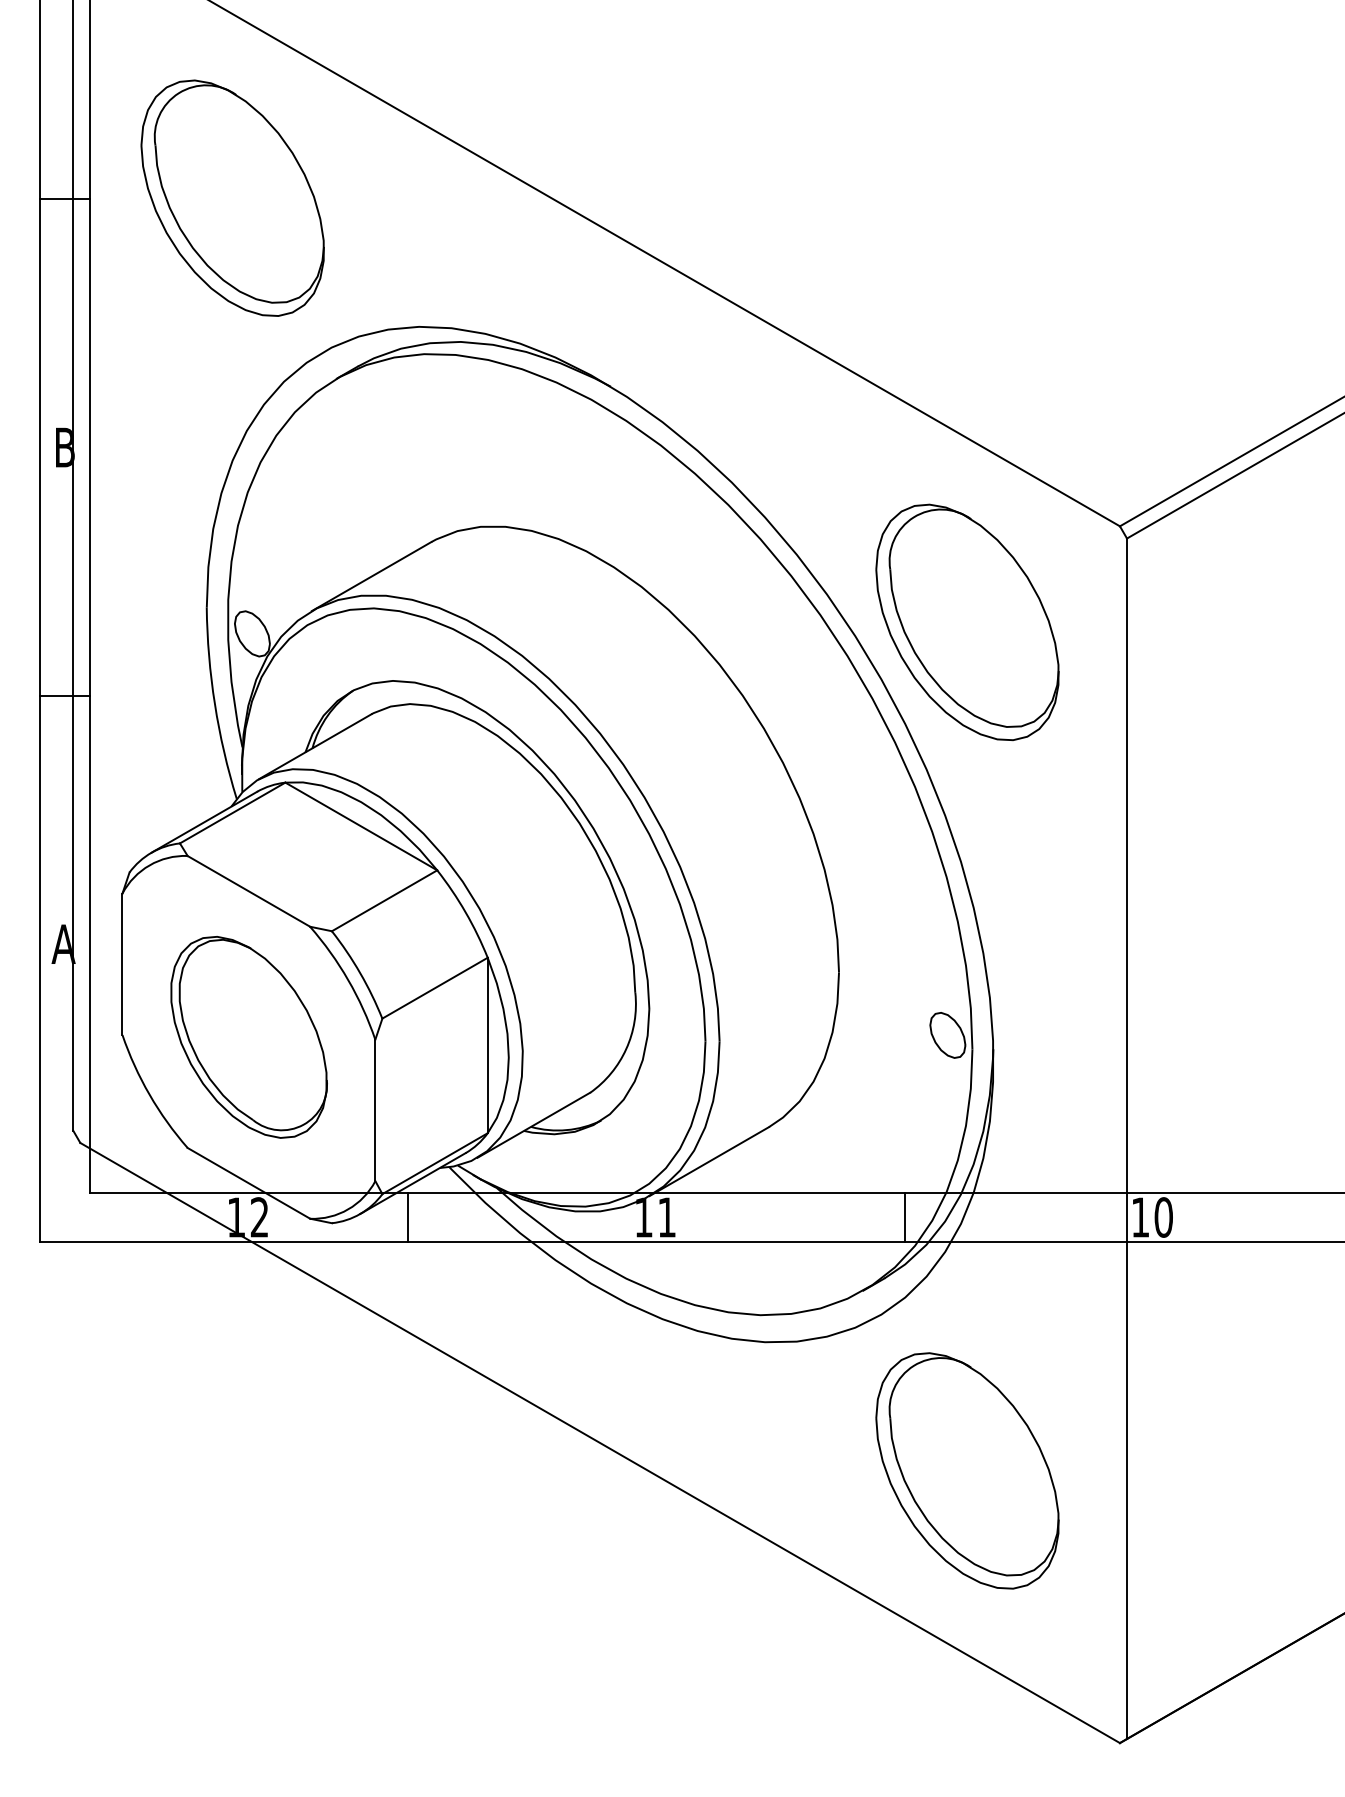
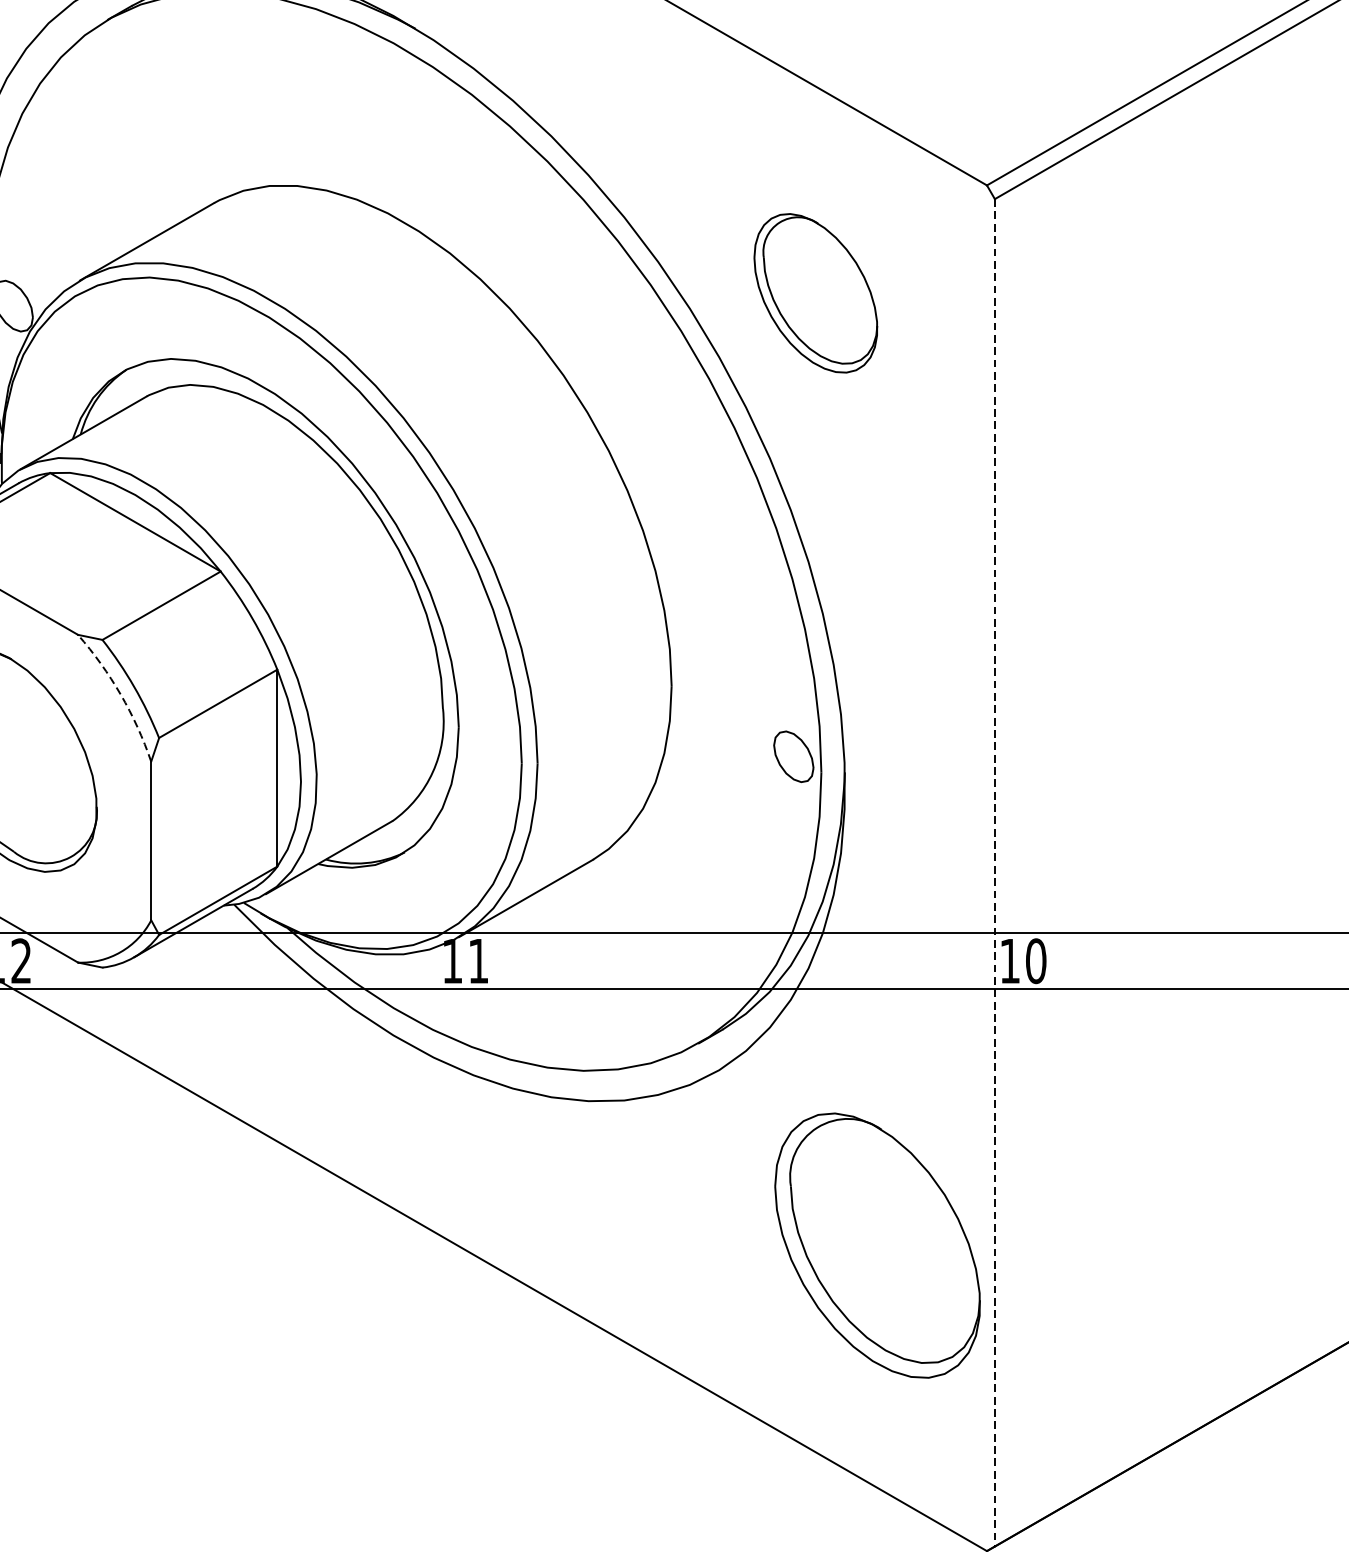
part: (967, 622) -> (815, 293), size x0.6
arc: (348, 980) -> (121, 695), solid -> dashed
line: (1127, 1139) -> (995, 873), solid -> dashed
line: (407, 1217) -> (187, 961), removed
line: (904, 1217) -> (745, 961), removed
part: (967, 1470) -> (877, 1245), moved

